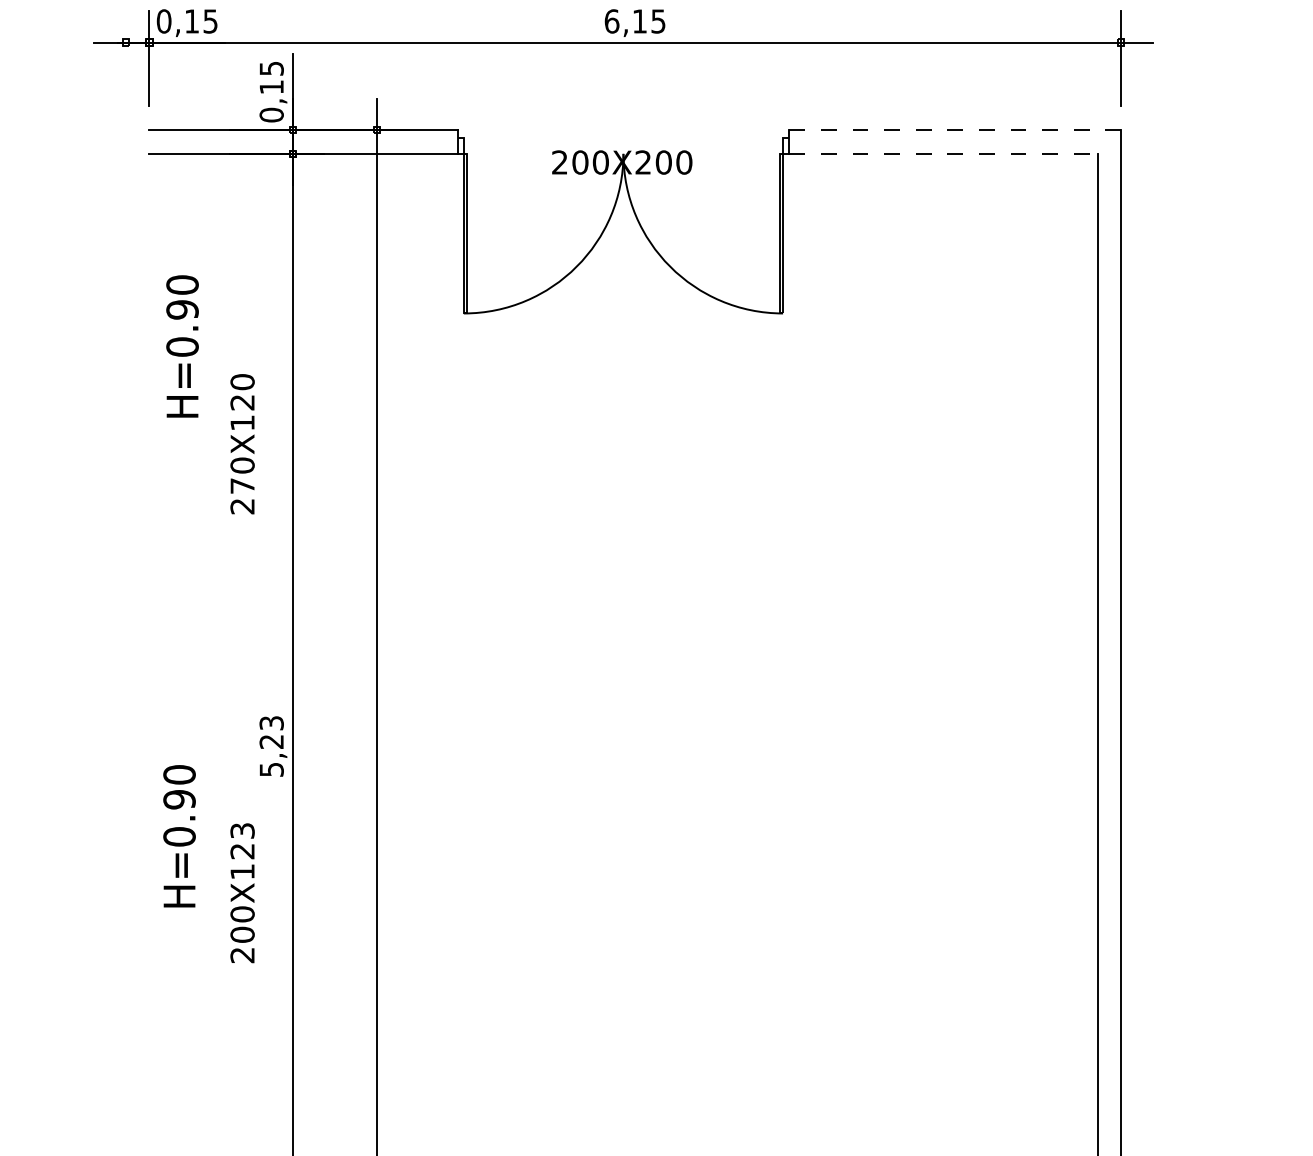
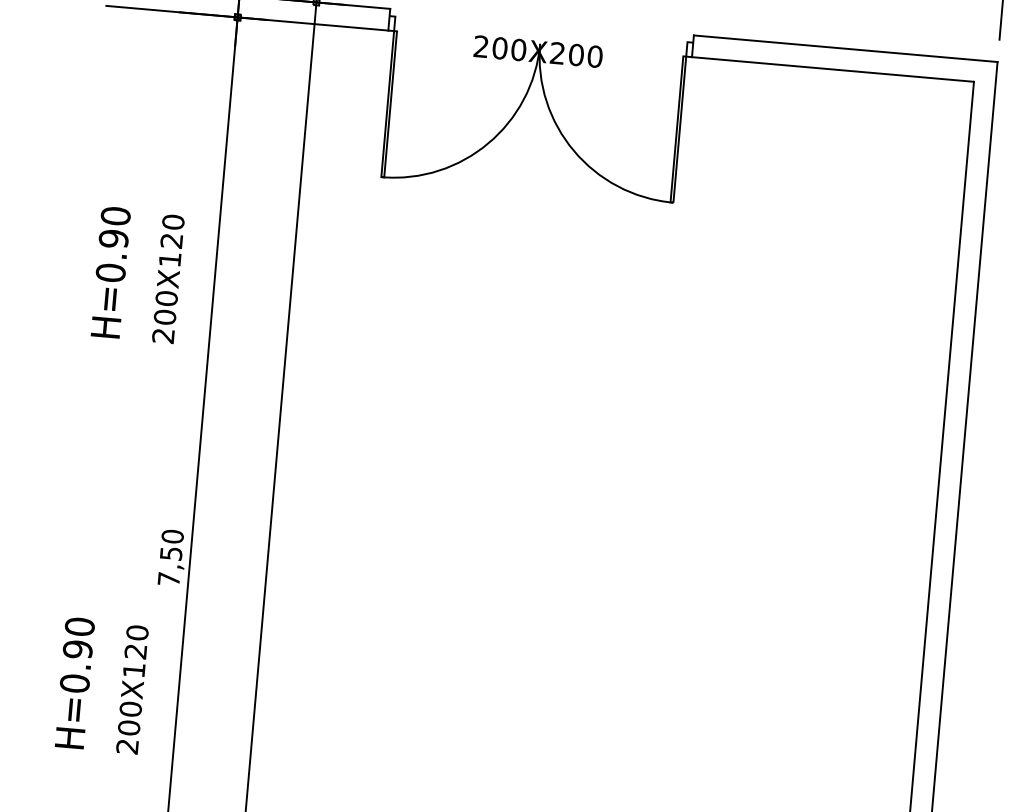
line: (955, 130) -> (845, 49), dashed -> solid
line: (943, 153) -> (833, 69), dashed -> solid
text: (182, 346) -> (110, 272), moved
text: (242, 486) -> (164, 317), 270X120 -> 200X120
text: (271, 745) -> (170, 557), 5,23 -> 7,50
text: (242, 830) -> (137, 632), 200X123 -> 200X120
text: (179, 836) -> (74, 683), moved

